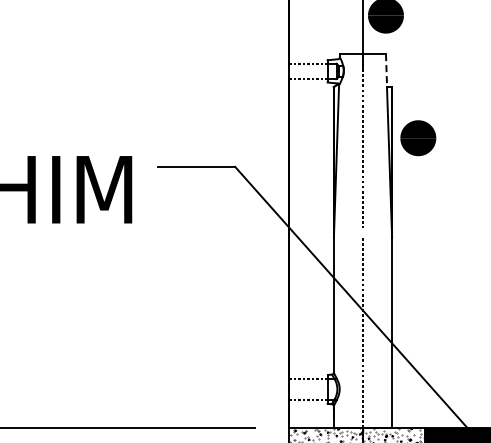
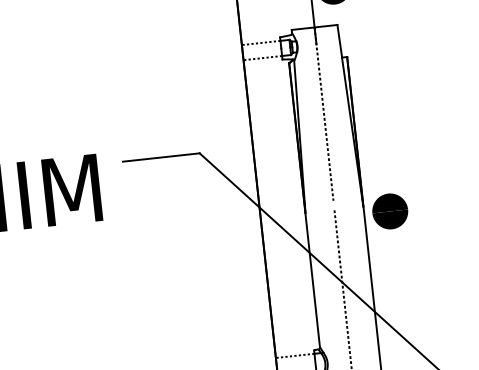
line: (386, 71) -> (339, 42), dashed -> solid
part: (418, 138) -> (390, 211), moved

